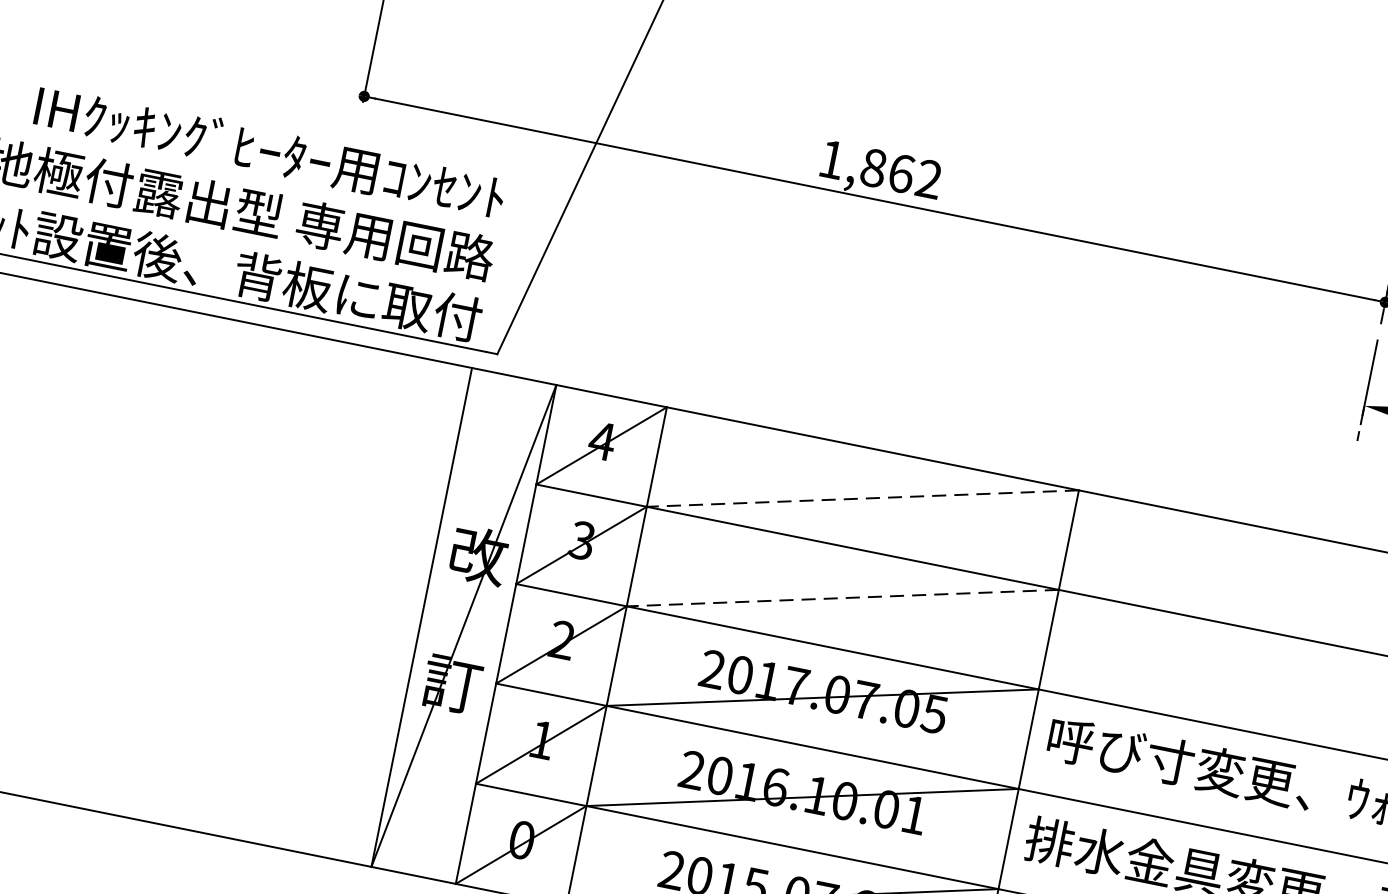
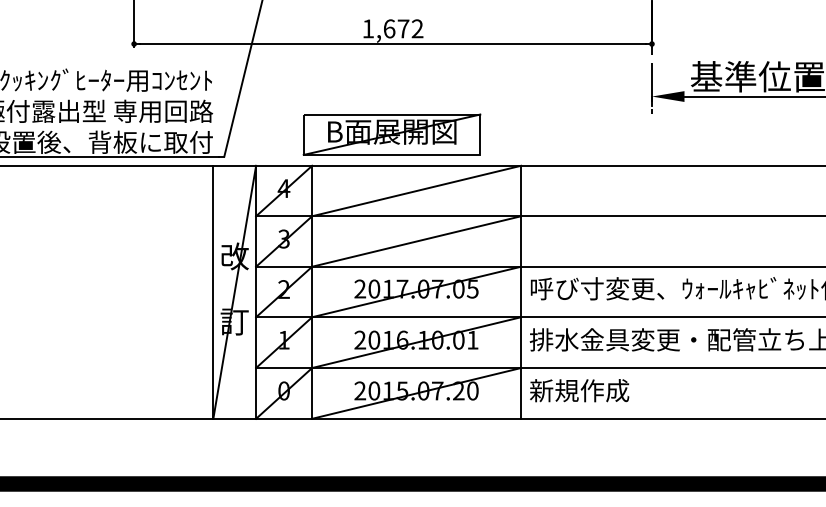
text: (887, 170) -> (396, 28), 1,862 -> 1,672
part: (835, 377) -> (391, 134), added
line: (862, 499) -> (416, 191), dashed -> solid
line: (842, 598) -> (416, 241), dashed -> solid

